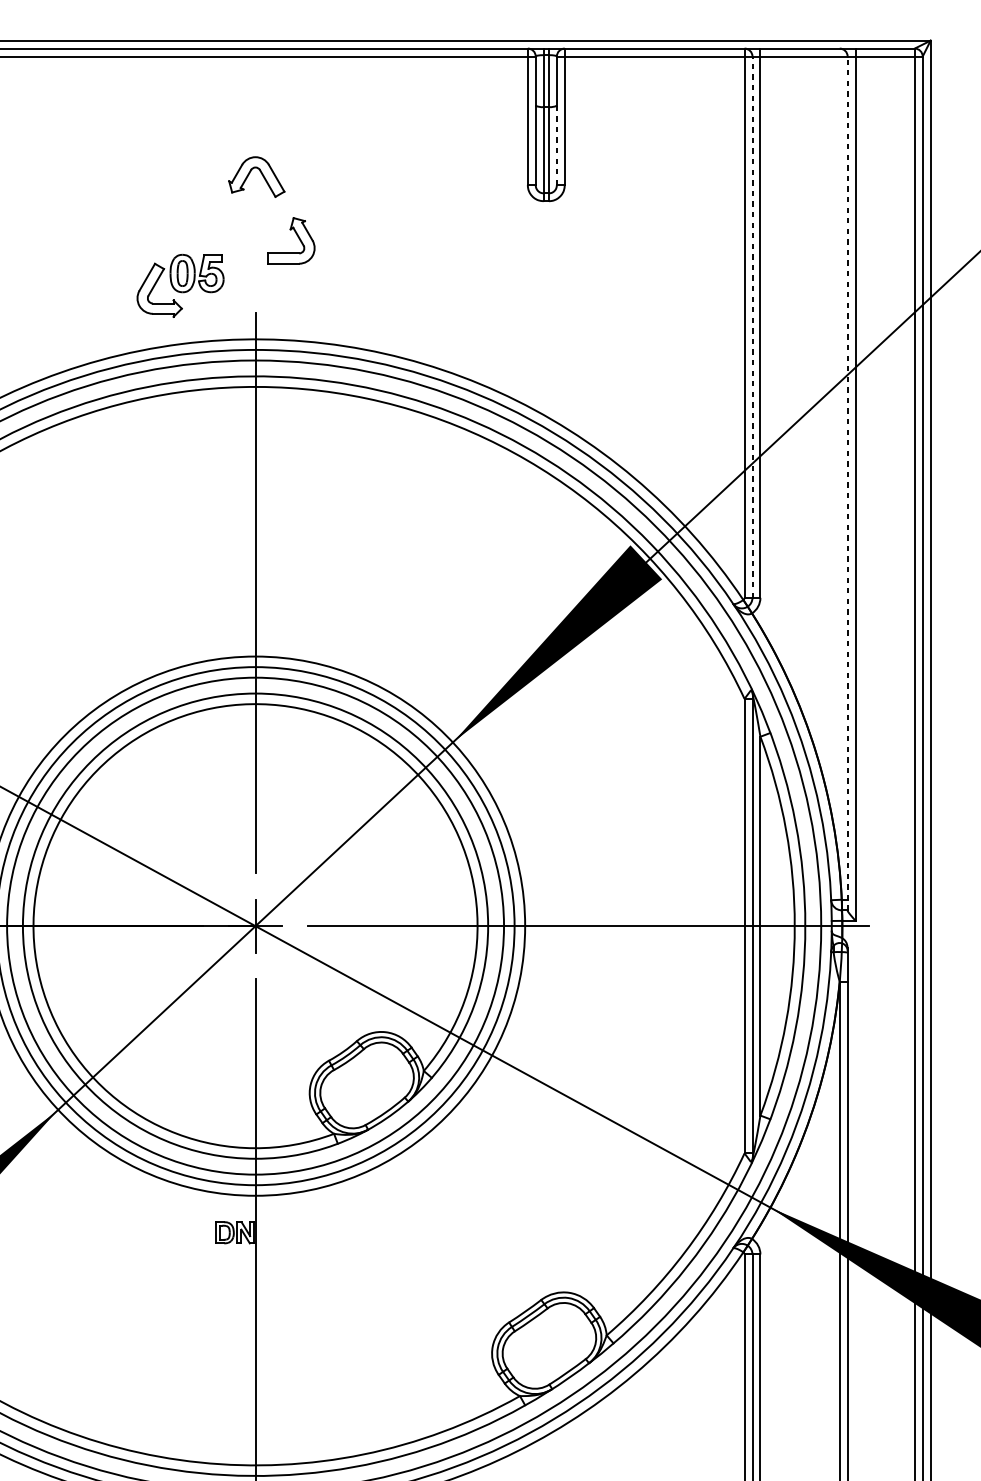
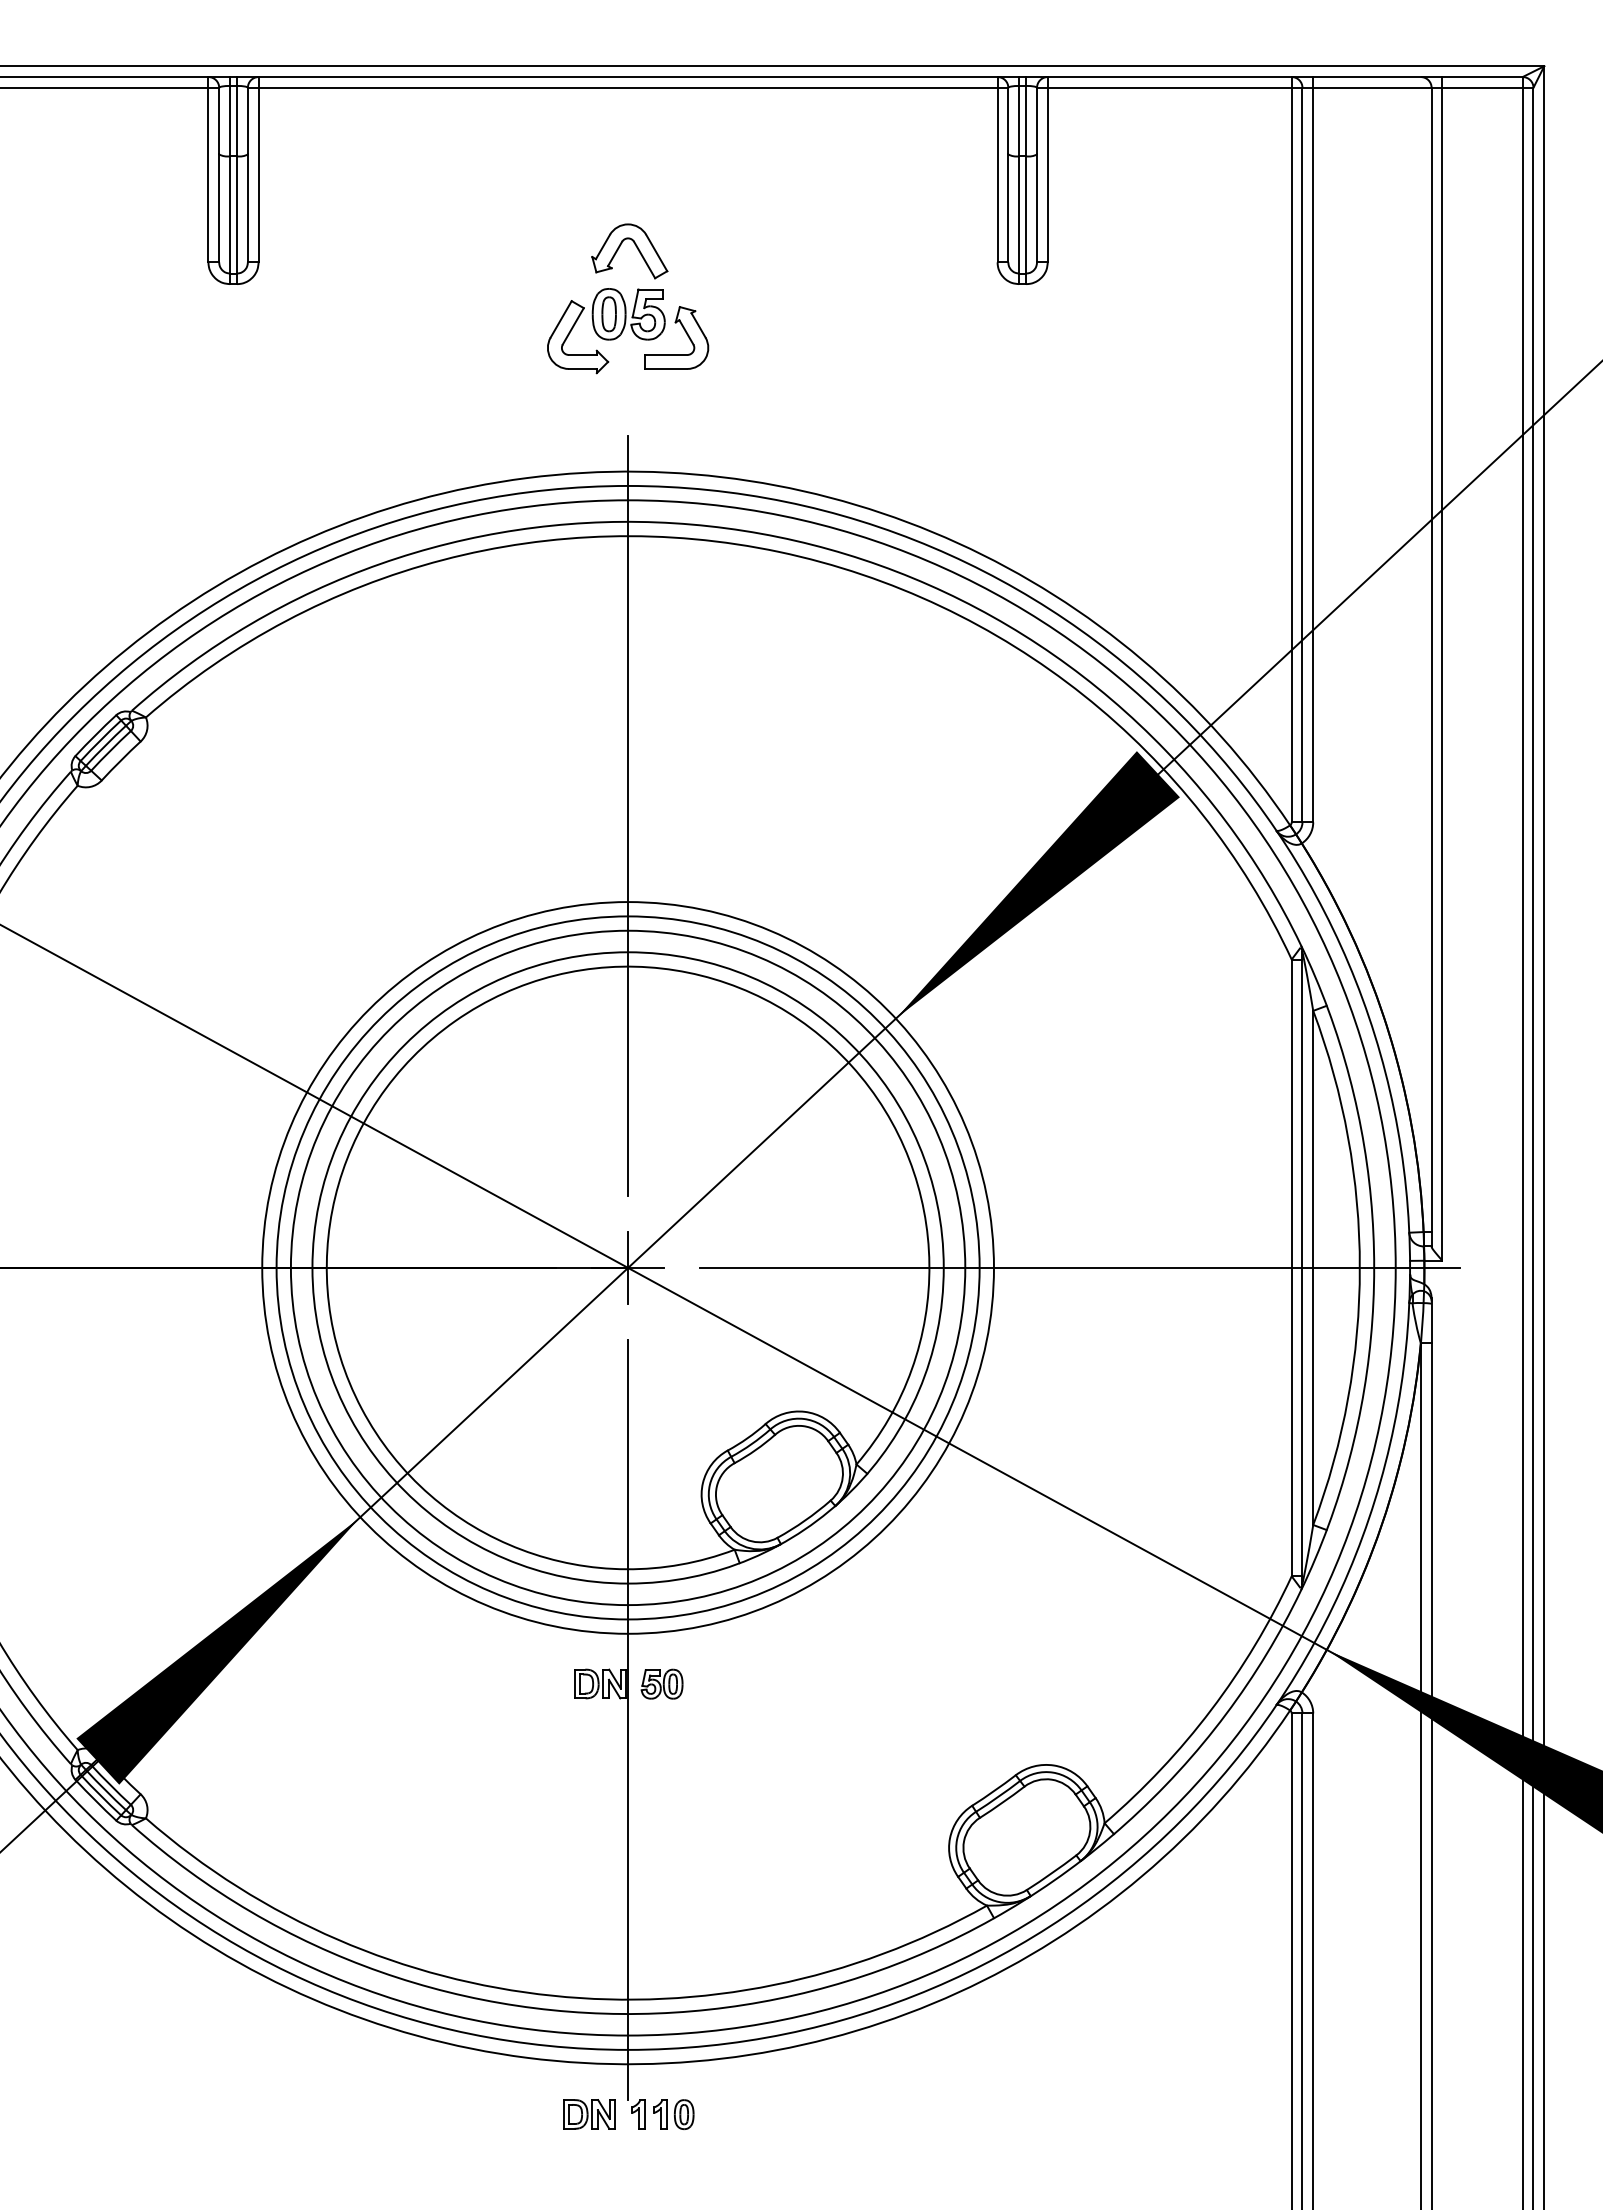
line: (557, 145) -> (1037, 208), dashed -> solid
part: (180, 286) -> (606, 331), moved
line: (752, 326) -> (1302, 454), dashed -> solid
line: (847, 483) -> (1431, 667), dashed -> solid
part: (280, 1232) -> (661, 1683), added

